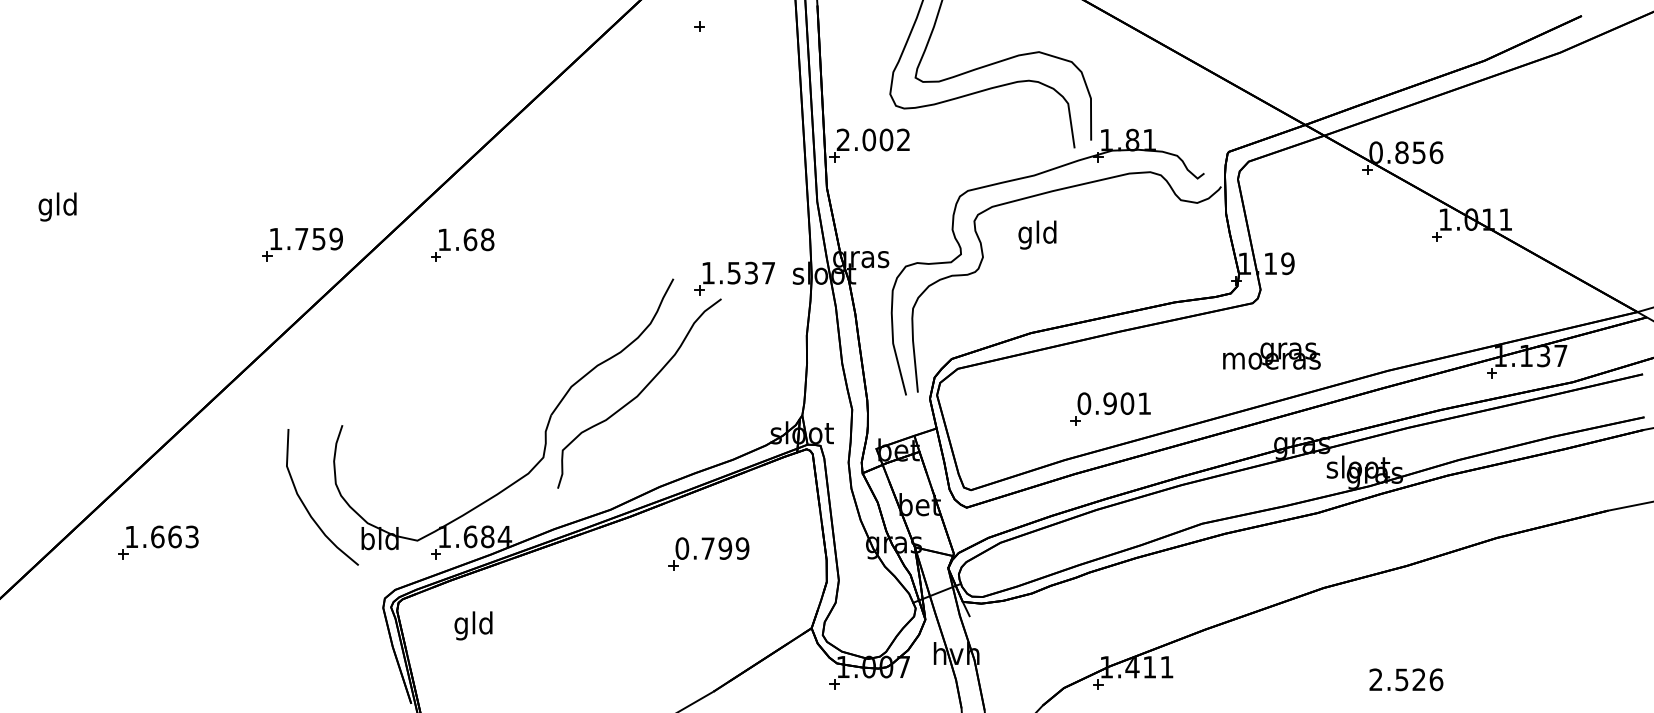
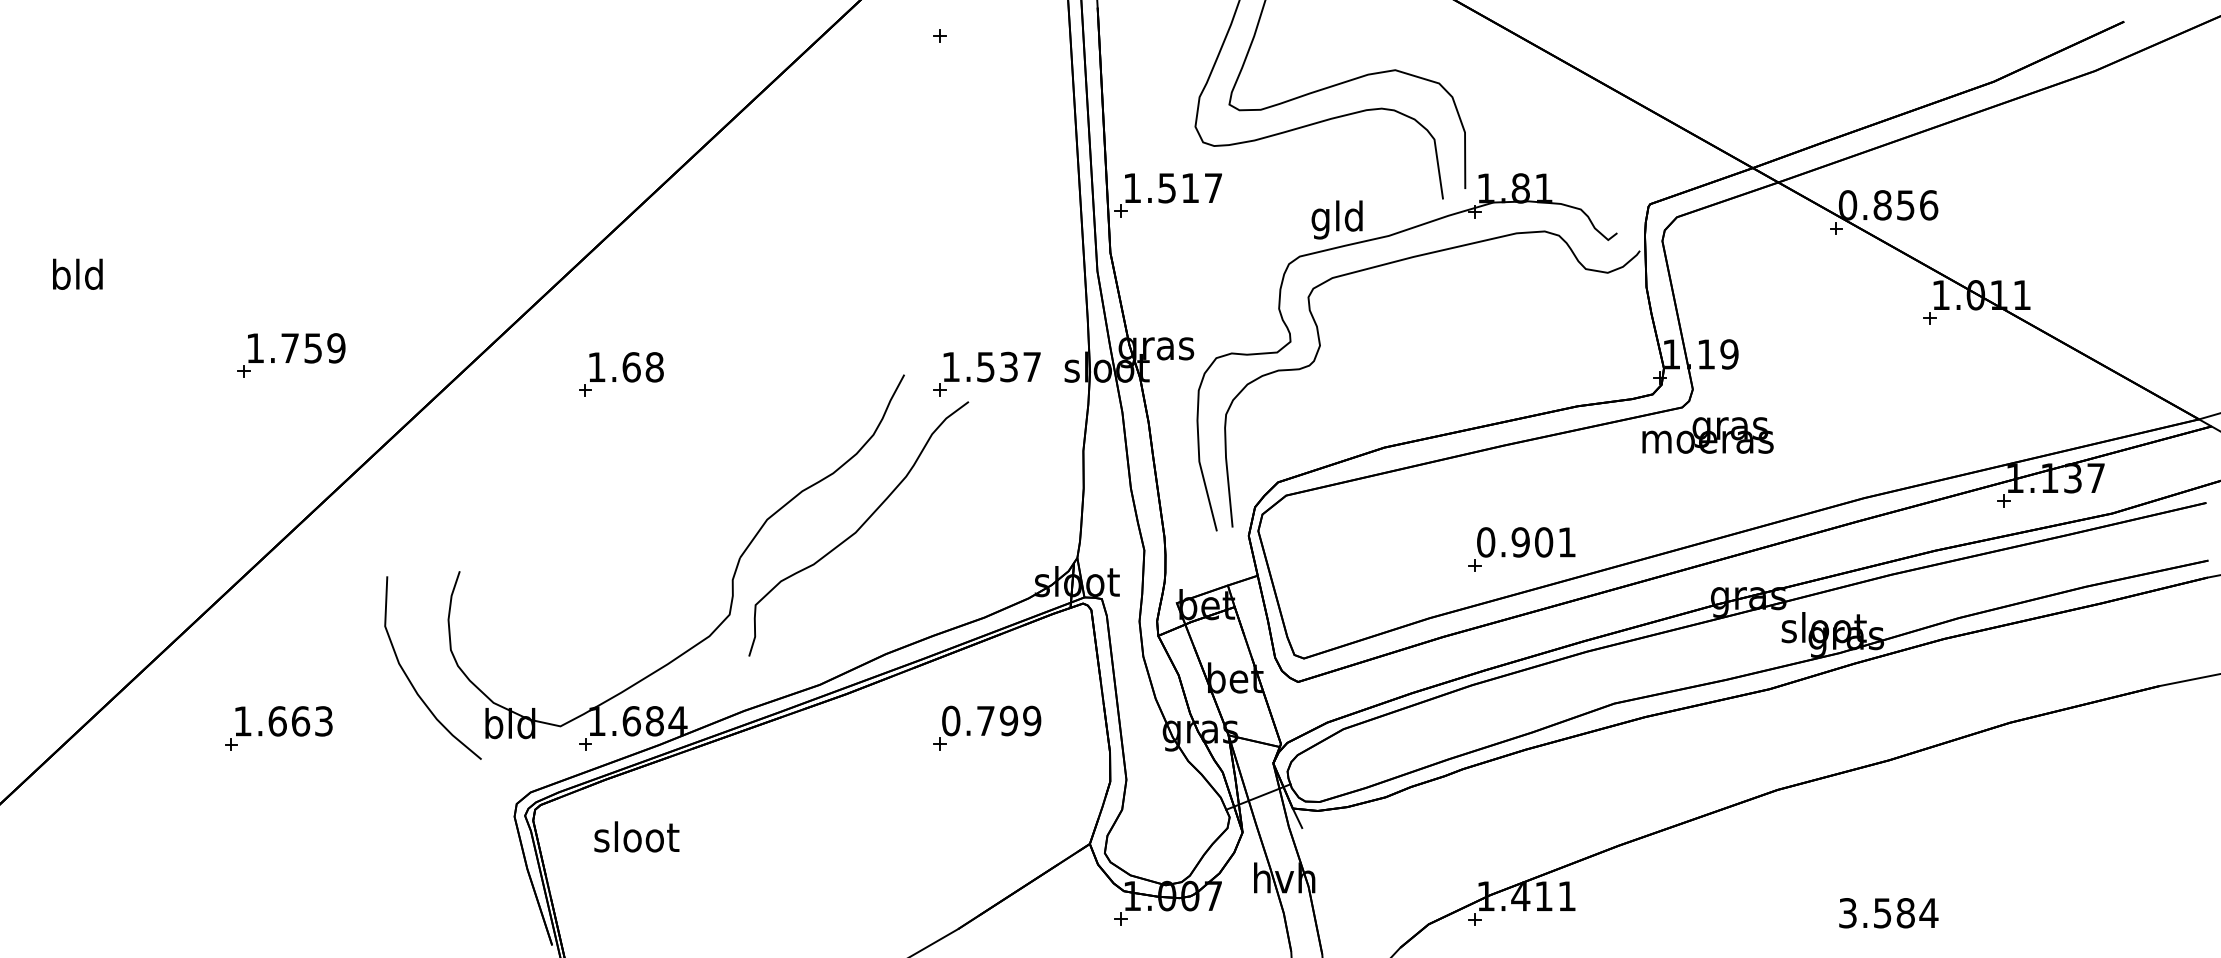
text: (873, 140) -> (1172, 188), 2.002 -> 1.517
text: (45, 206) -> (60, 277), gld -> bld
text: (1036, 234) -> (1336, 219), moved
part: (302, 244) -> (291, 355), moved
part: (462, 245) -> (621, 374), moved
text: (1271, 356) -> (1707, 435), moved
part: (1110, 408) -> (1521, 549), moved
part: (158, 542) -> (278, 728), moved
part: (709, 553) -> (987, 727), moved
text: (474, 625) -> (636, 840), gld -> sloot
text: (1406, 680) -> (1888, 913), 2.526 -> 3.584

